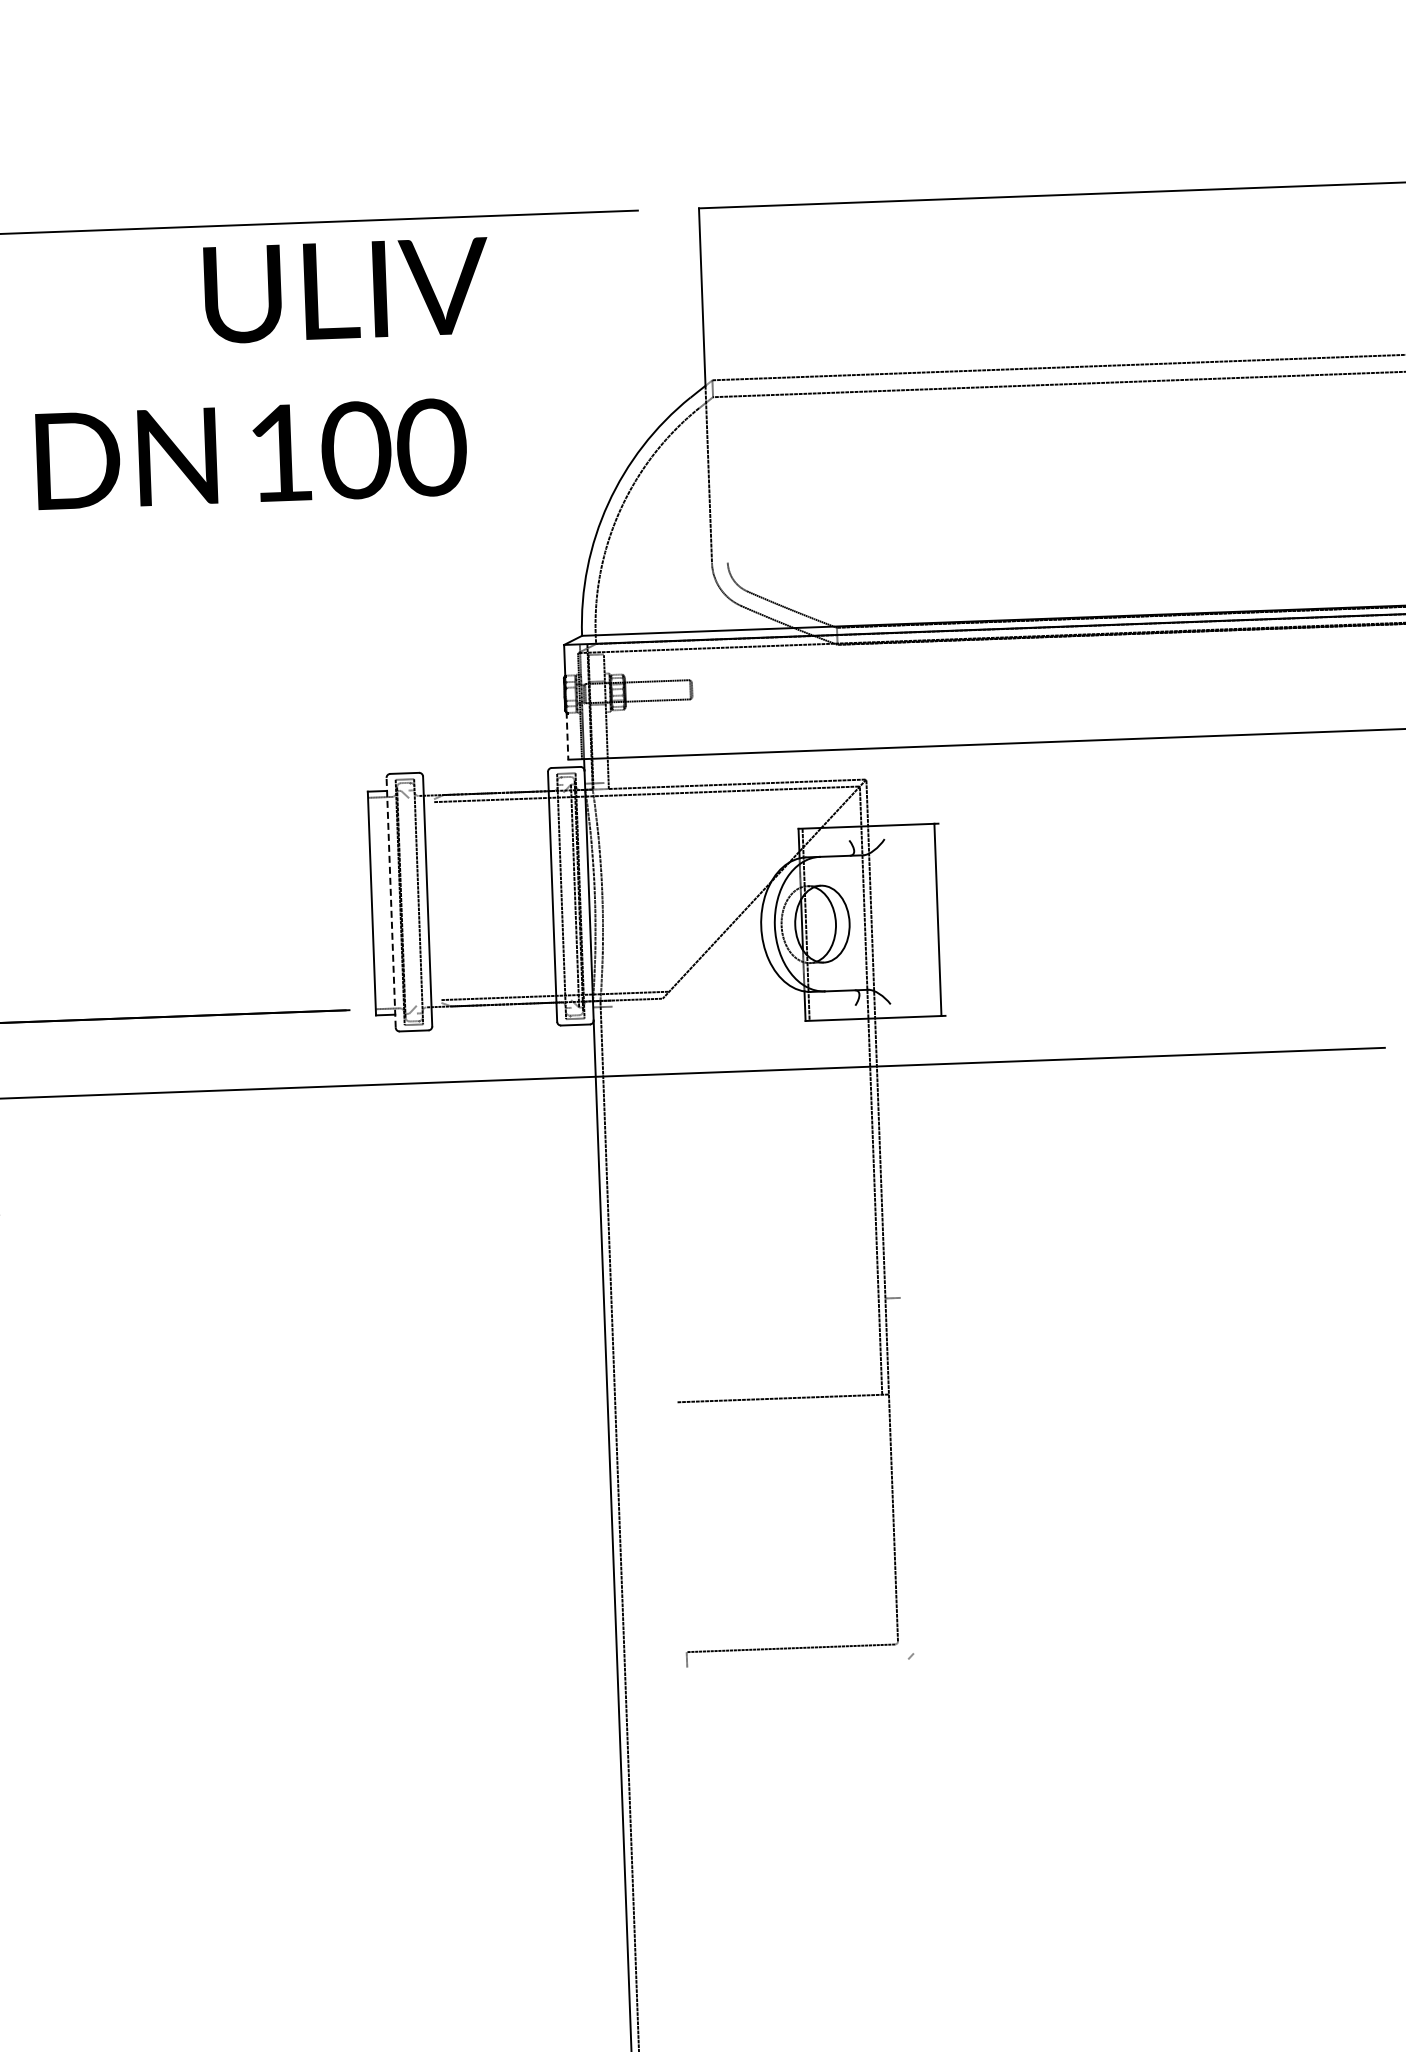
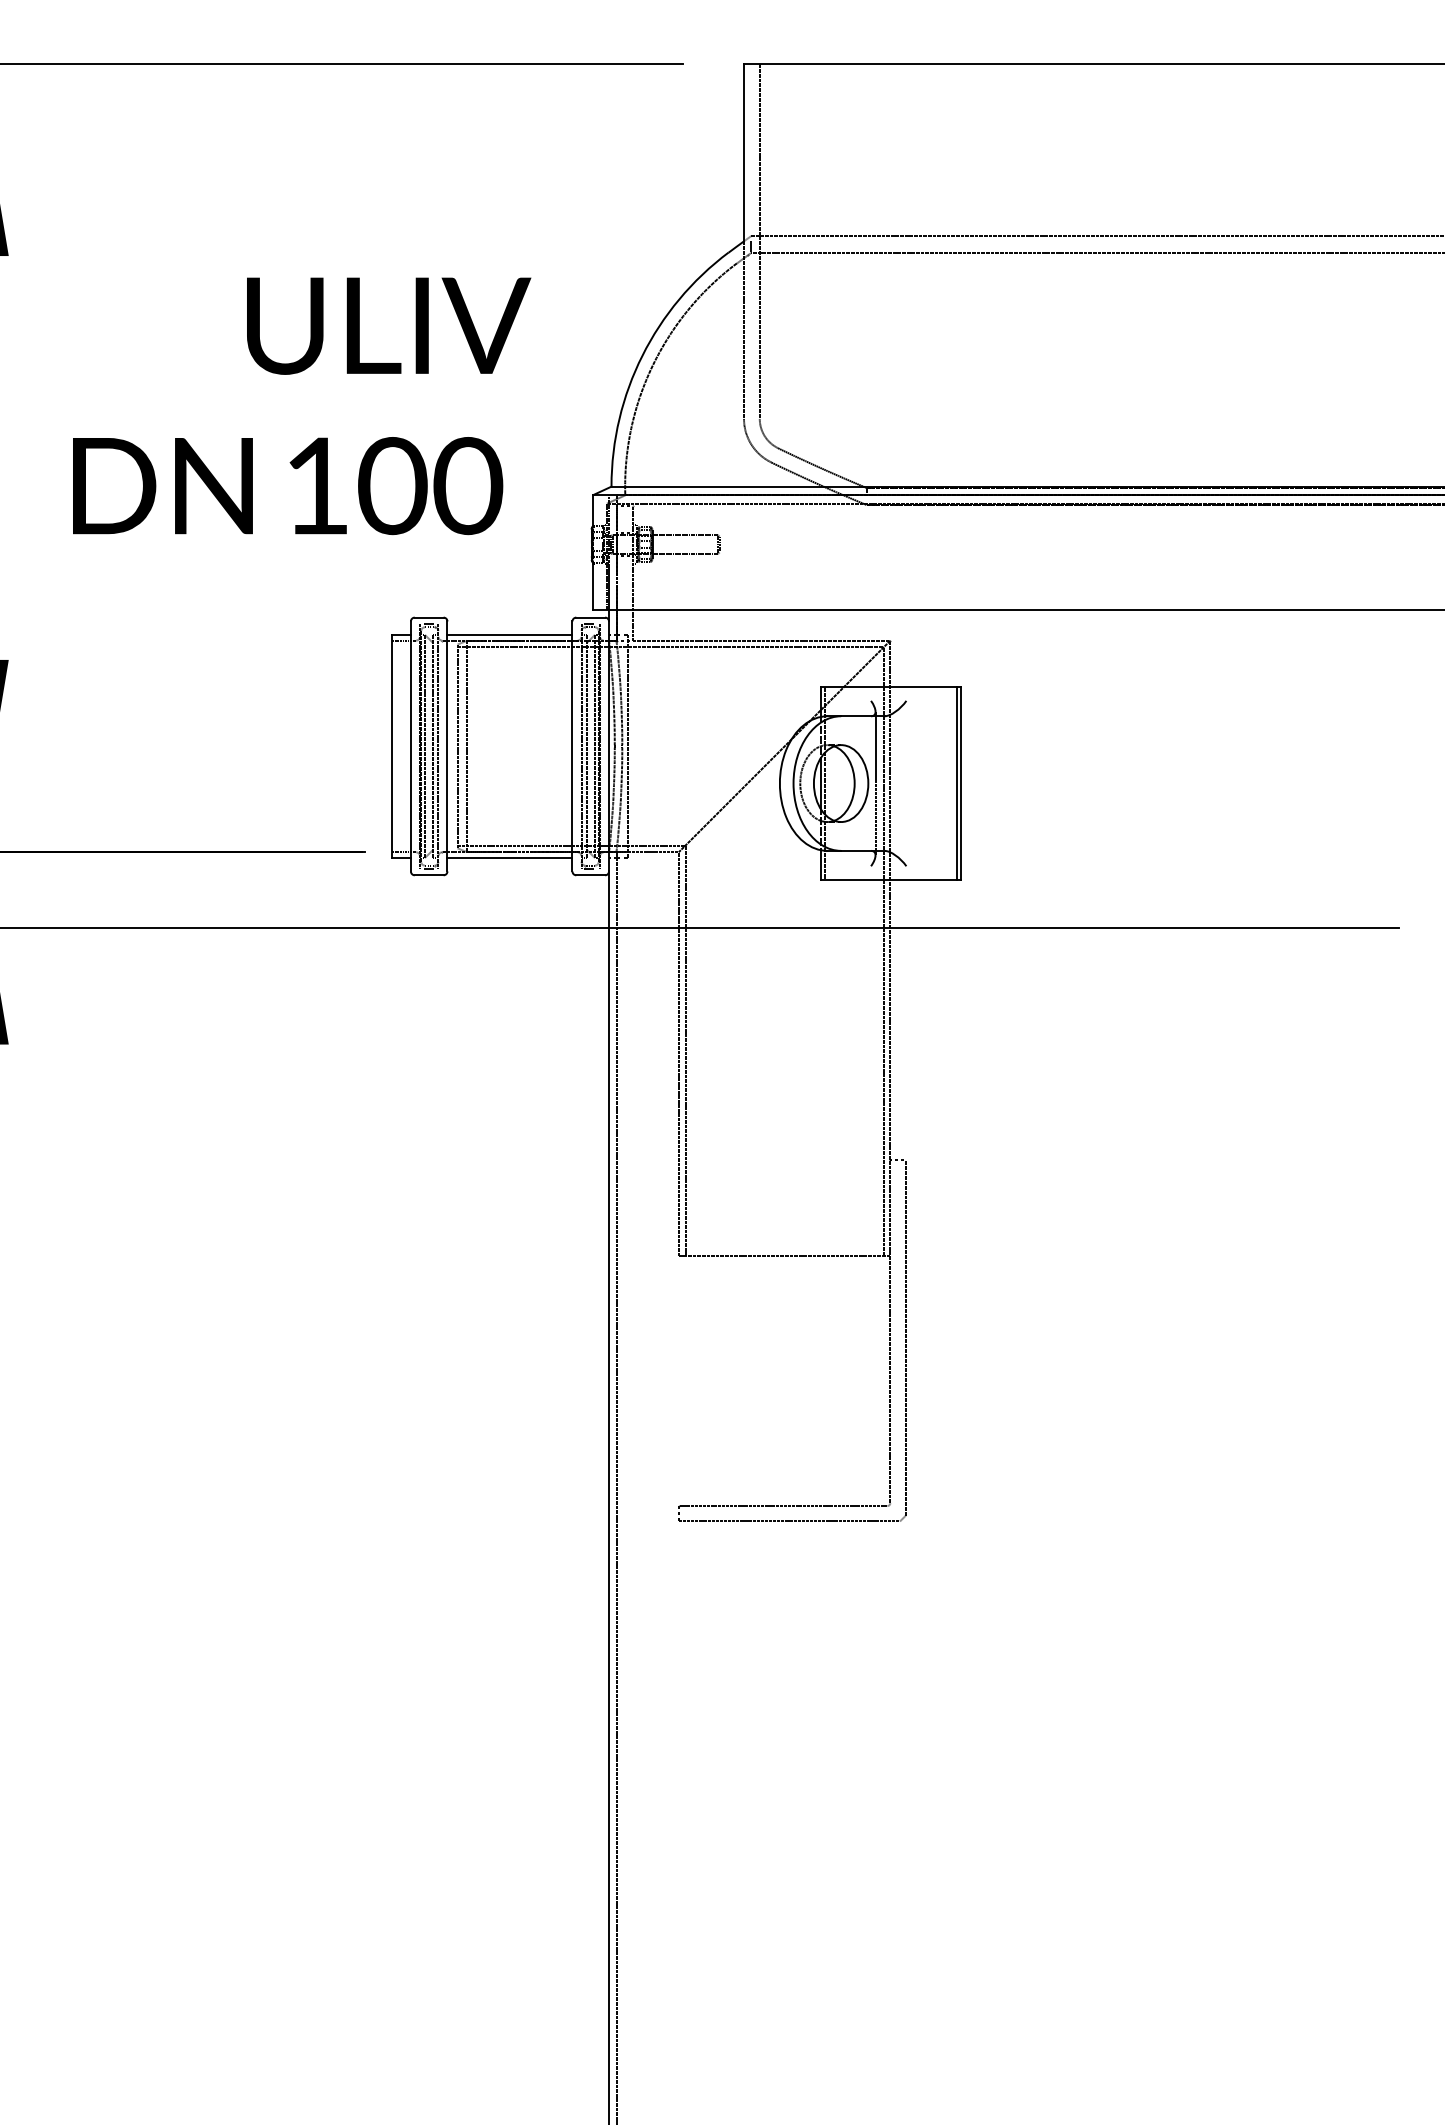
text: (263, 374) -> (302, 406), moved
line: (720, 384) -> (759, 240), added
line: (567, 736) -> (593, 586), dashed -> solid
line: (485, 787) -> (509, 634), added
line: (608, 894) -> (628, 746), added
line: (567, 896) -> (587, 746), added
line: (447, 900) -> (467, 746), added
line: (390, 901) -> (410, 745), dashed -> solid
line: (437, 901) -> (457, 746), added
line: (404, 902) -> (424, 746), added
line: (412, 902) -> (432, 746), added
line: (941, 919) -> (960, 783), added
line: (856, 922) -> (875, 783), added
line: (493, 1011) -> (509, 858), added
line: (676, 1196) -> (685, 1050), added
line: (669, 1200) -> (678, 1054), added
line: (907, 1475) -> (905, 1337), added
line: (796, 1663) -> (788, 1521), added

